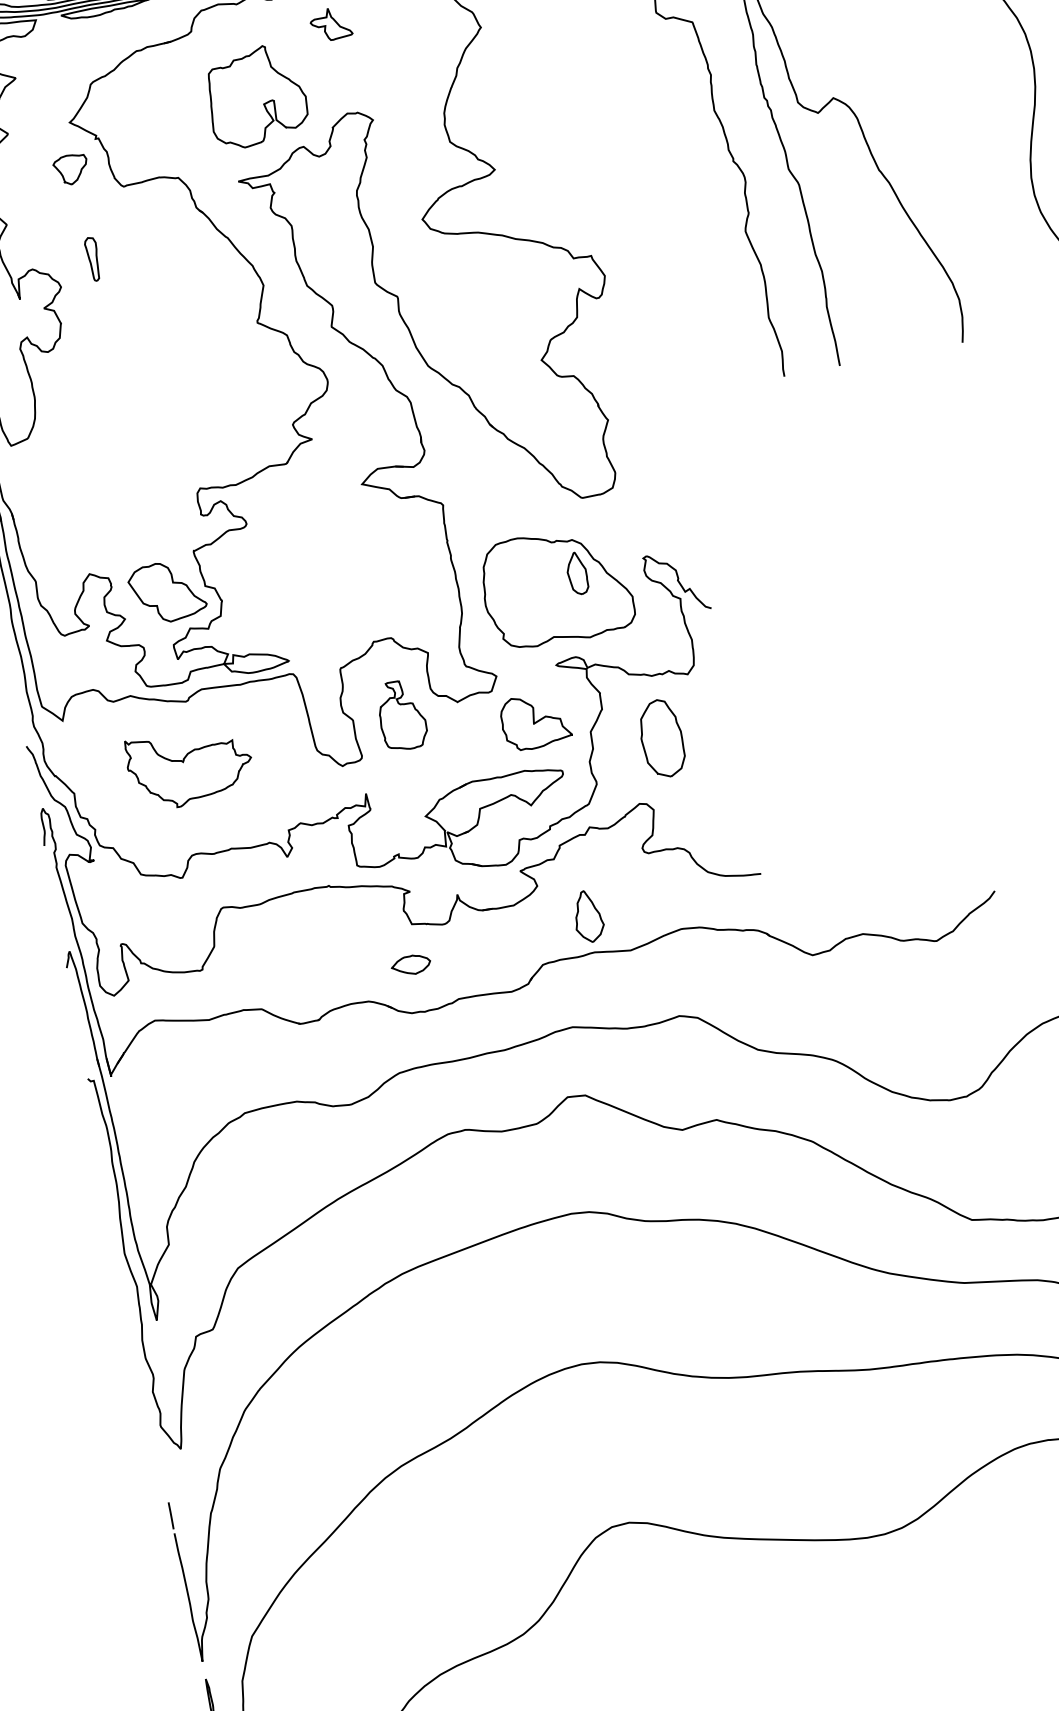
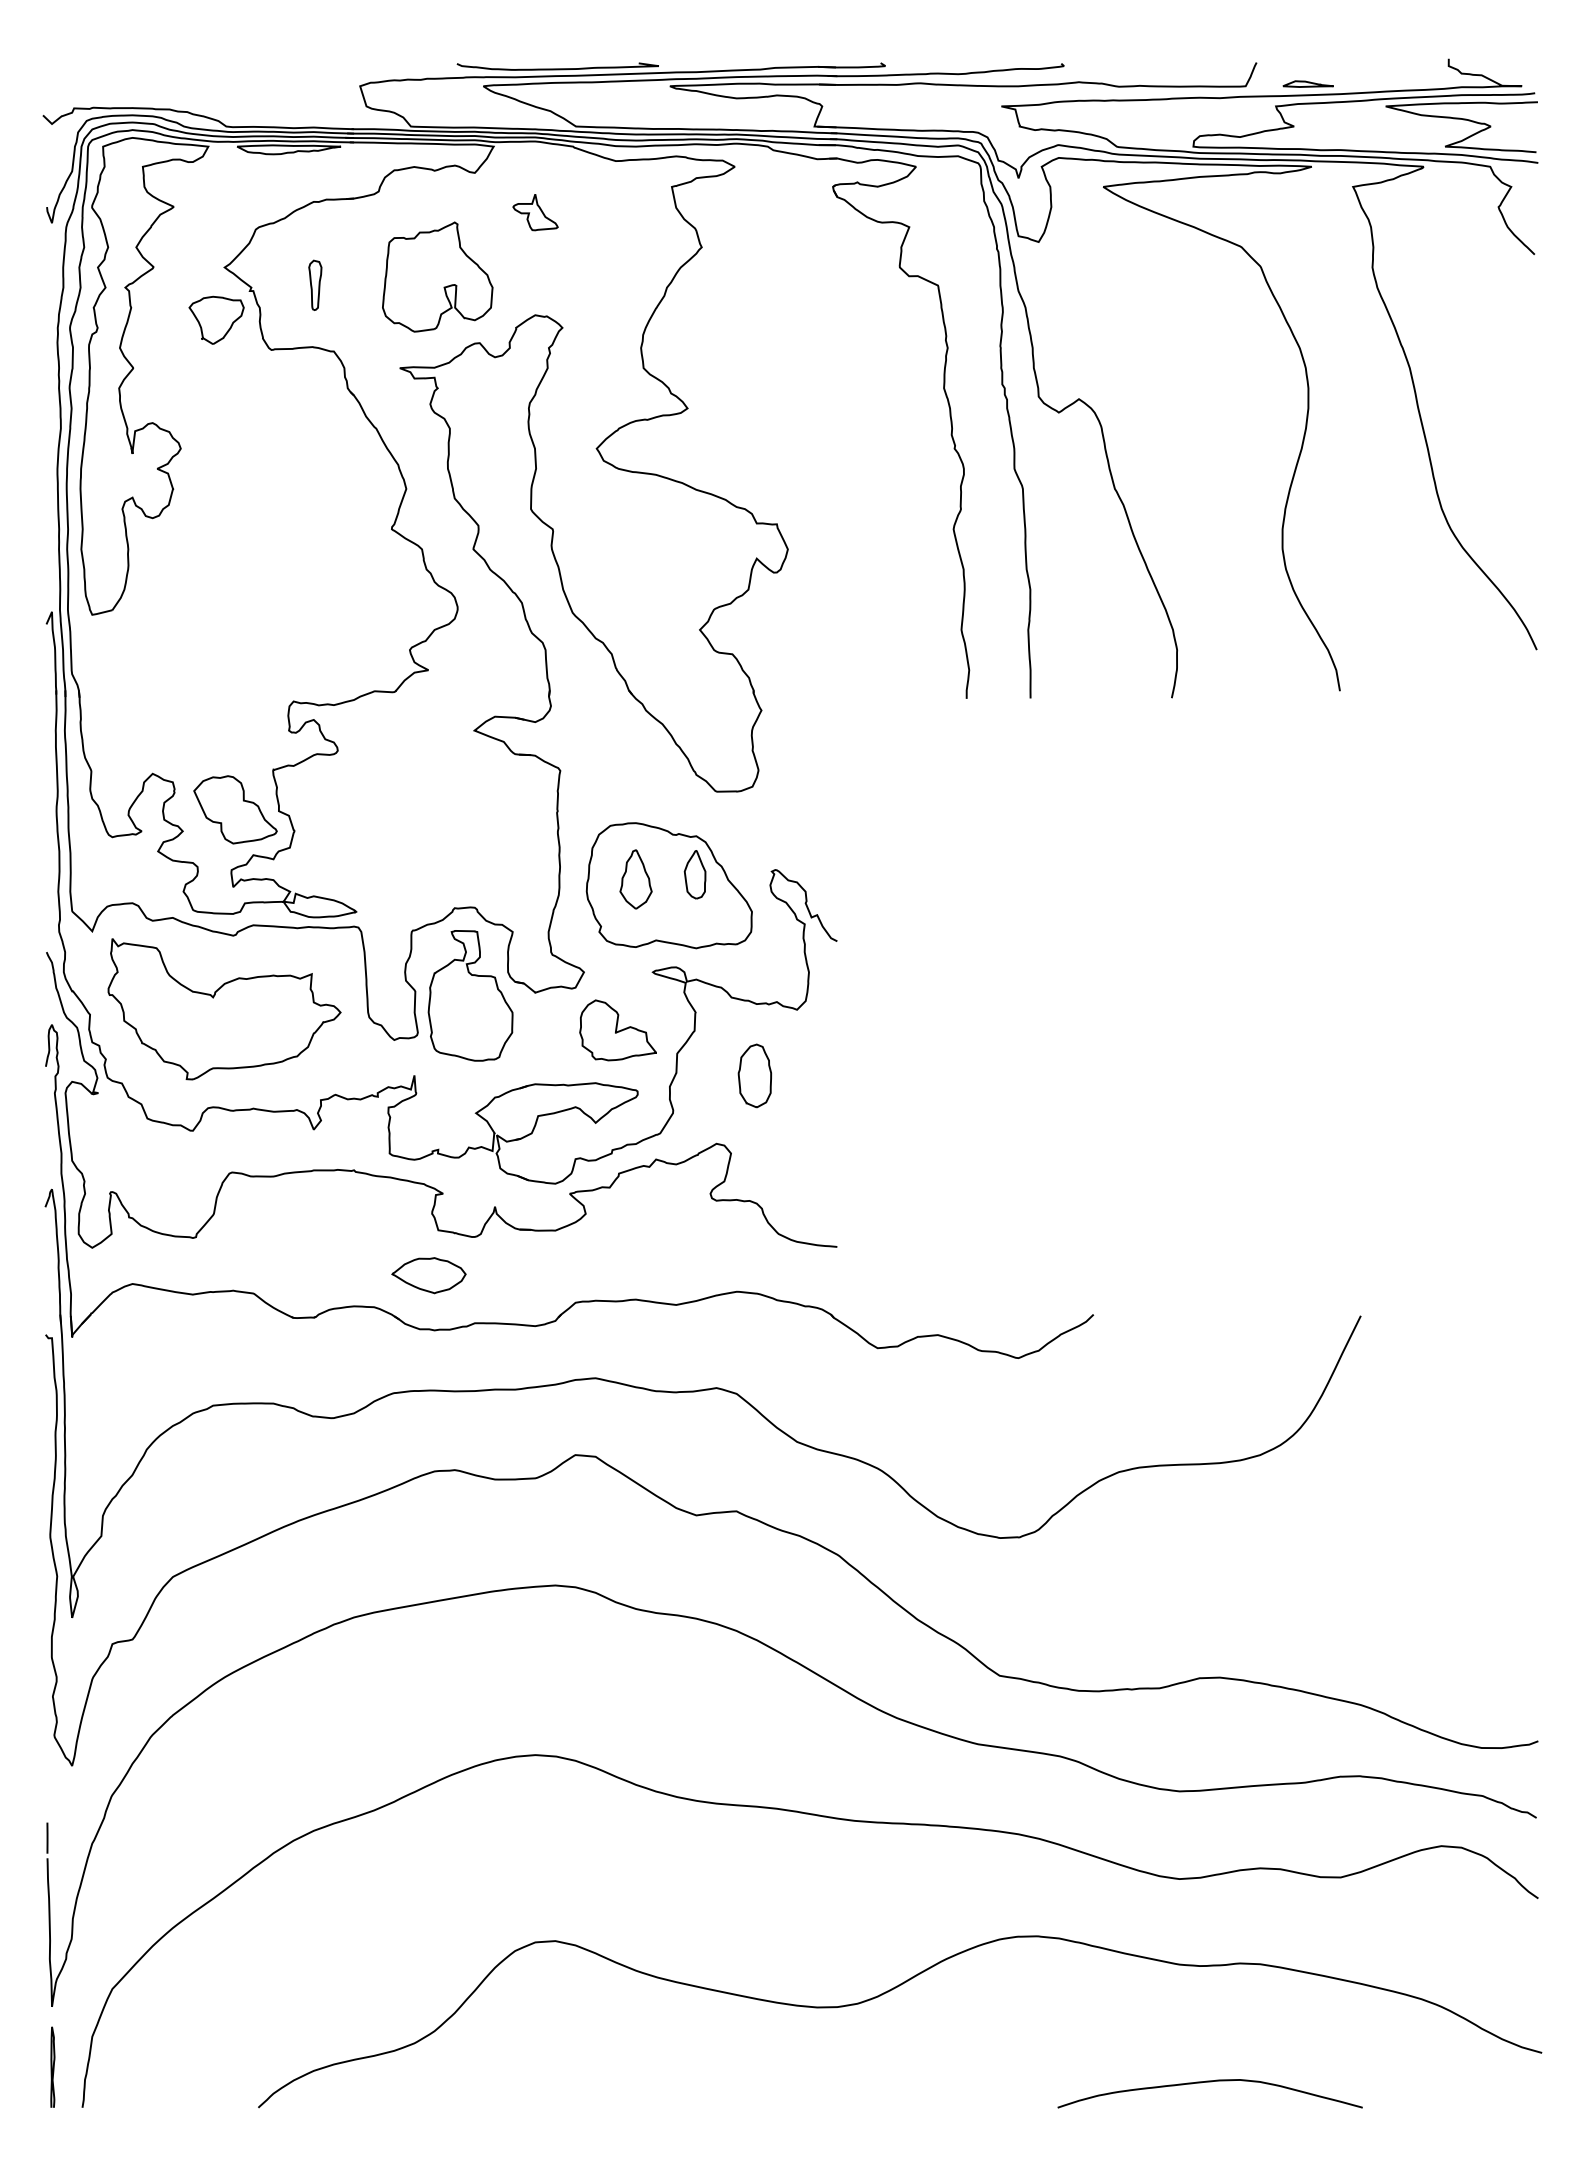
part: (71, 169) -> (216, 319), size x1.43
part: (93, 258) -> (315, 284), moved
part: (401, 715) -> (470, 995), size x1.67
part: (661, 738) -> (754, 1075), size x0.71
part: (190, 767) -> (224, 1009), size x1.67
part: (587, 916) -> (635, 879), moved
part: (410, 965) -> (428, 1275), size x1.67

